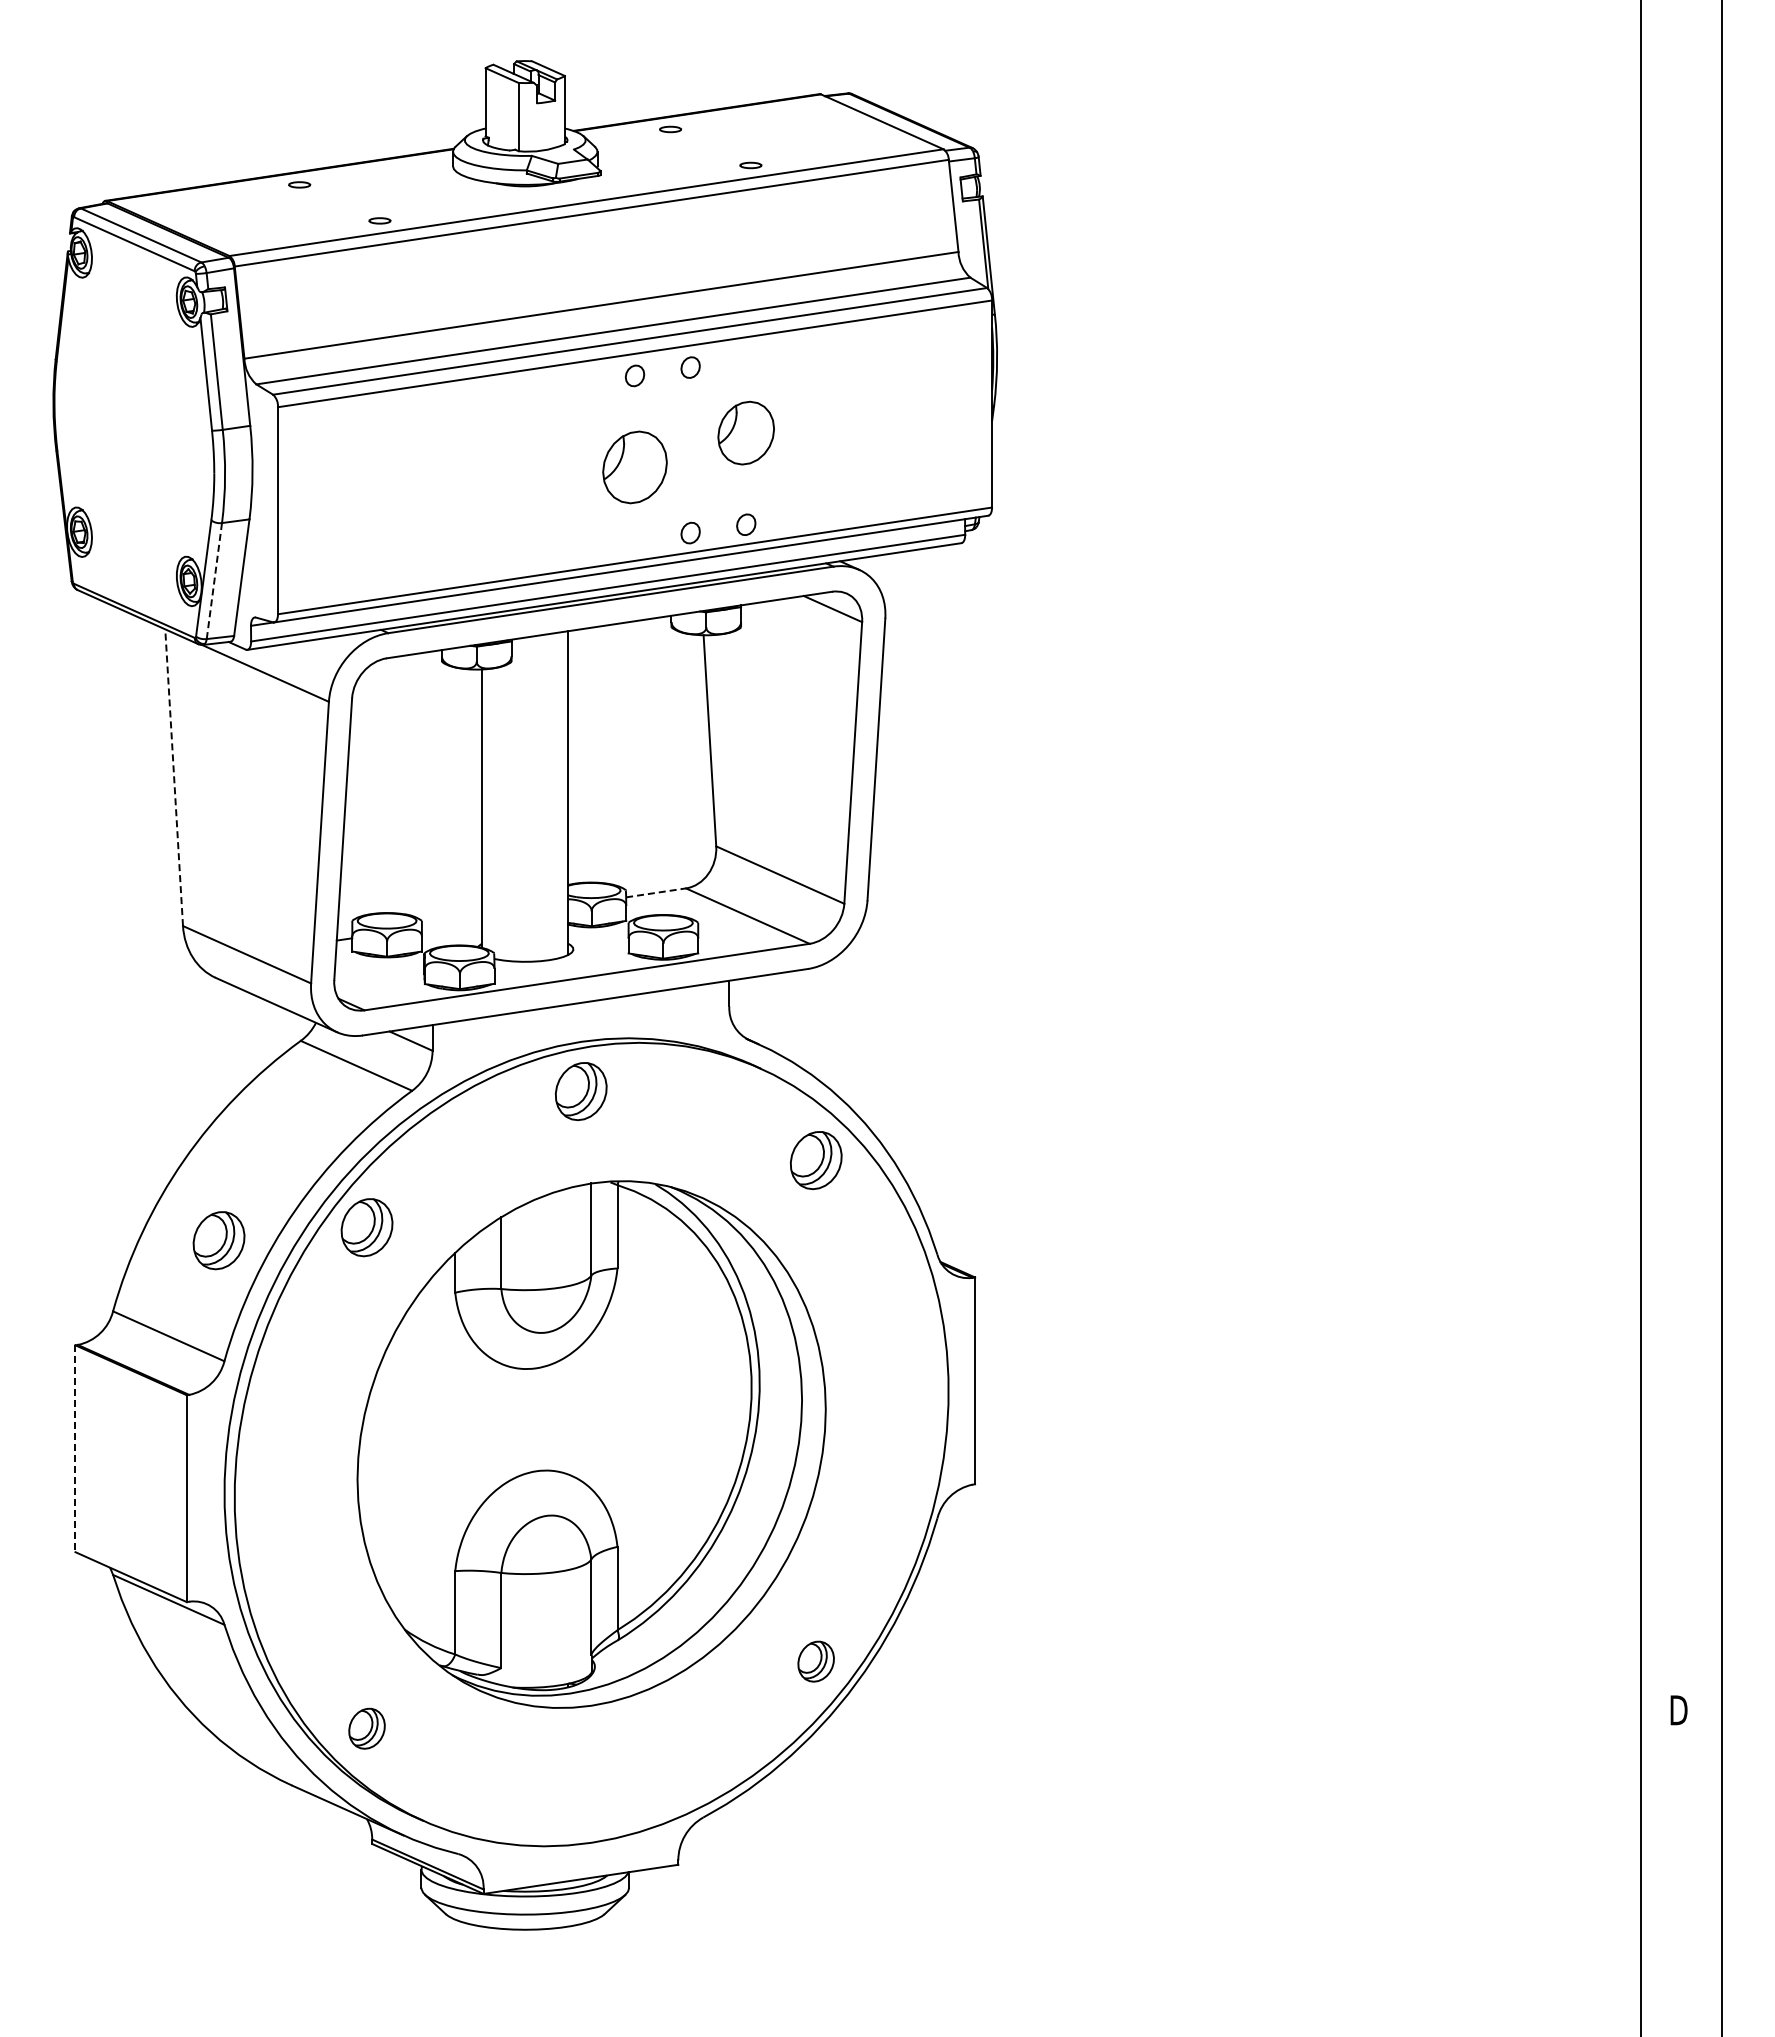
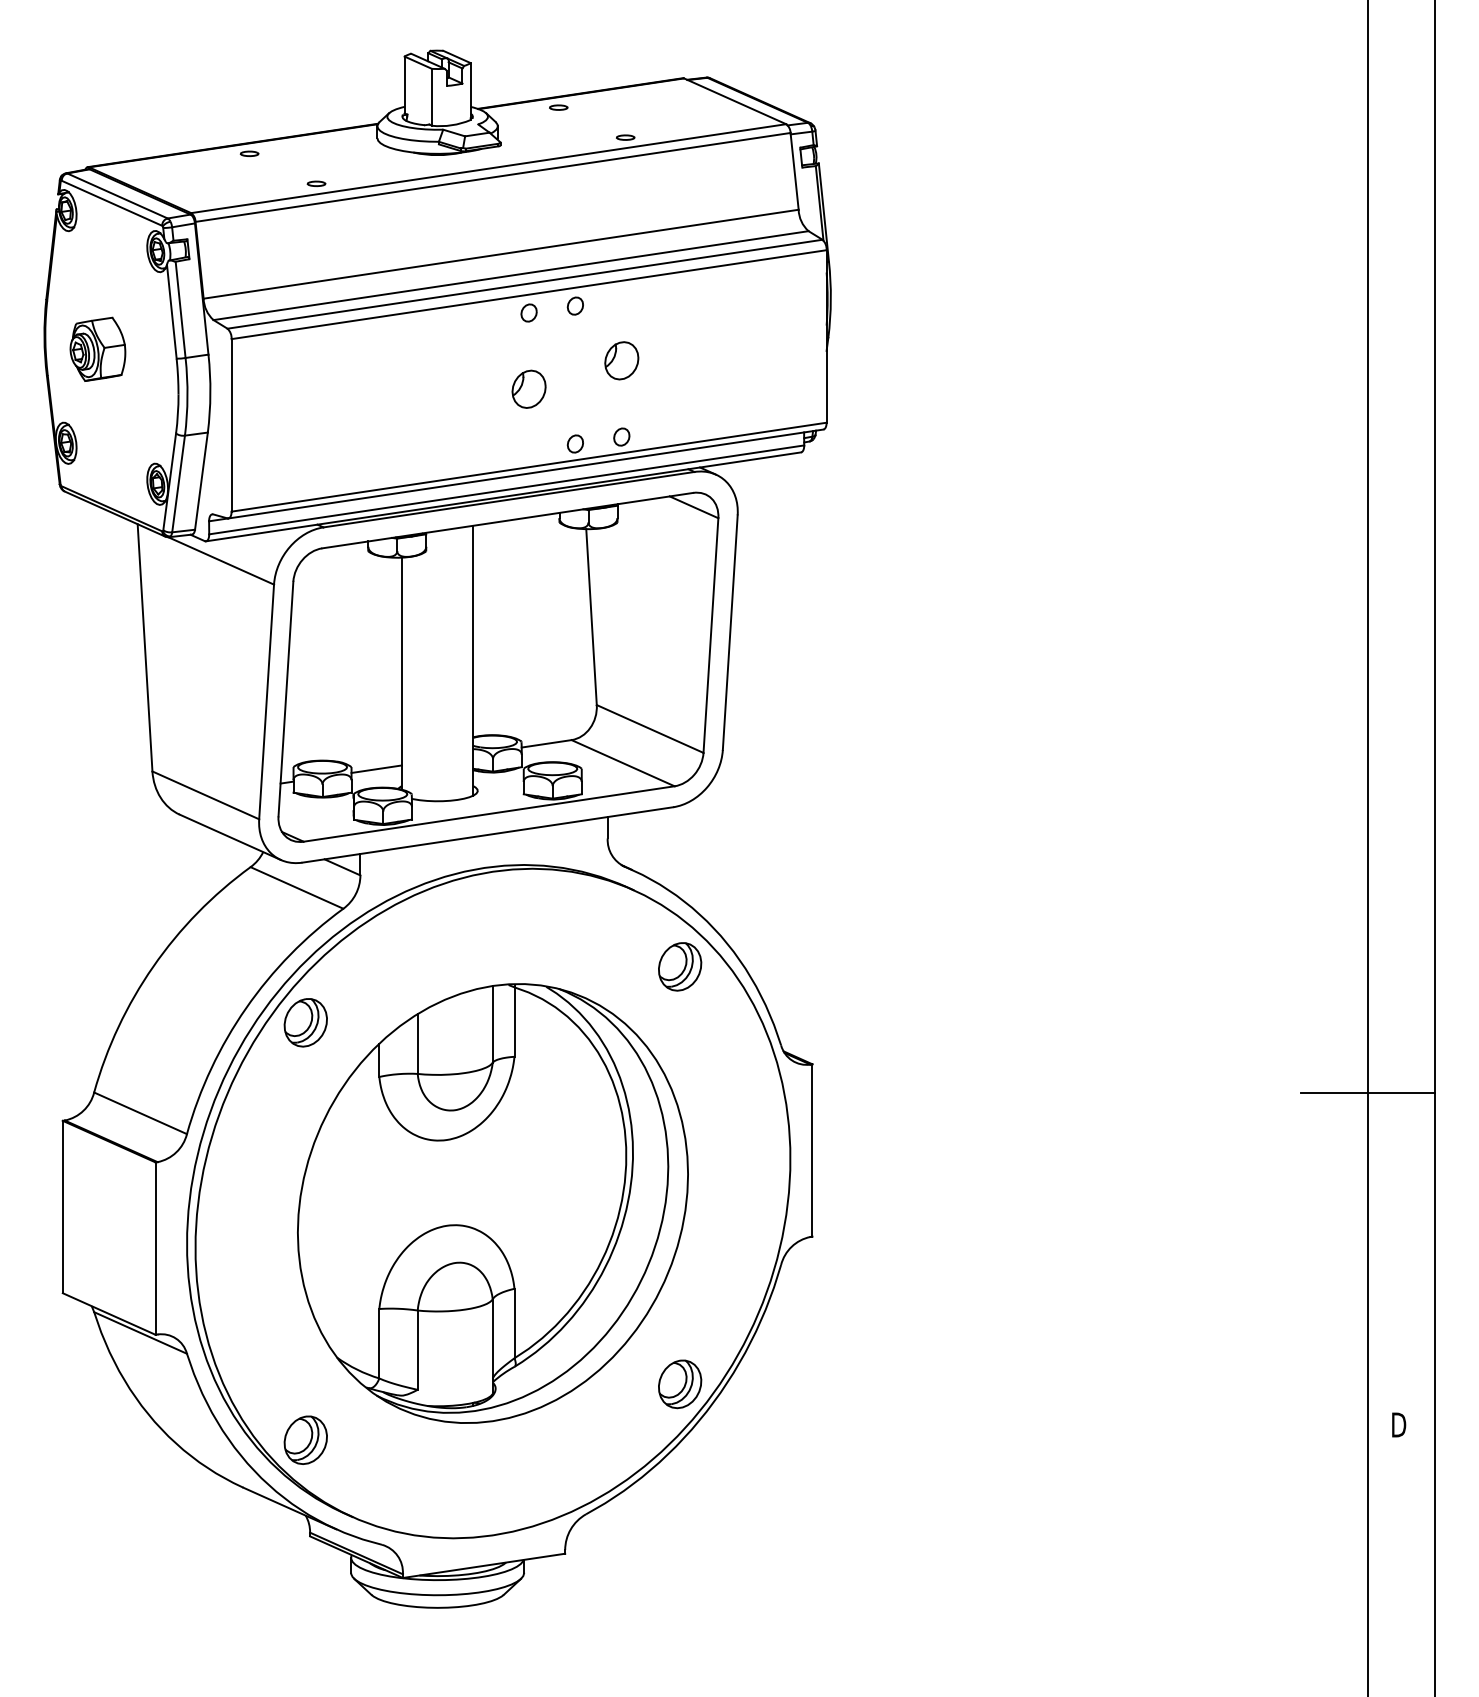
part: (117, 419) -> (97, 349), added
part: (746, 433) -> (622, 361), size x0.71
part: (634, 467) -> (528, 389), size x0.62
line: (214, 581) -> (178, 484), dashed -> solid
line: (174, 777) -> (145, 647), dashed -> solid
line: (656, 892) -> (547, 743), dashed -> solid
line: (451, 922) -> (376, 768), added
part: (580, 1091) -> (483, 909), removed
part: (218, 1240) -> (182, 1033), removed
line: (1640, 1312) -> (1366, 1093), added
line: (75, 1449) -> (62, 1207), dashed -> solid
part: (815, 1661) -> (679, 1384), size x1.43
part: (366, 1728) -> (305, 1440), size x1.43

